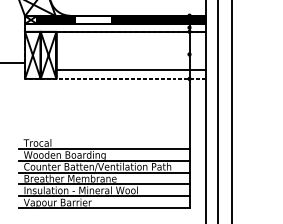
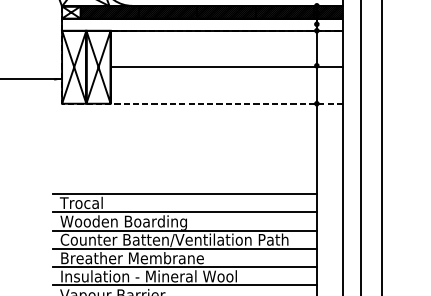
hatch: (93, 19) -> (168, 11), added
line: (131, 70) -> (226, 67), moved
line: (104, 137) -> (185, 194), added

